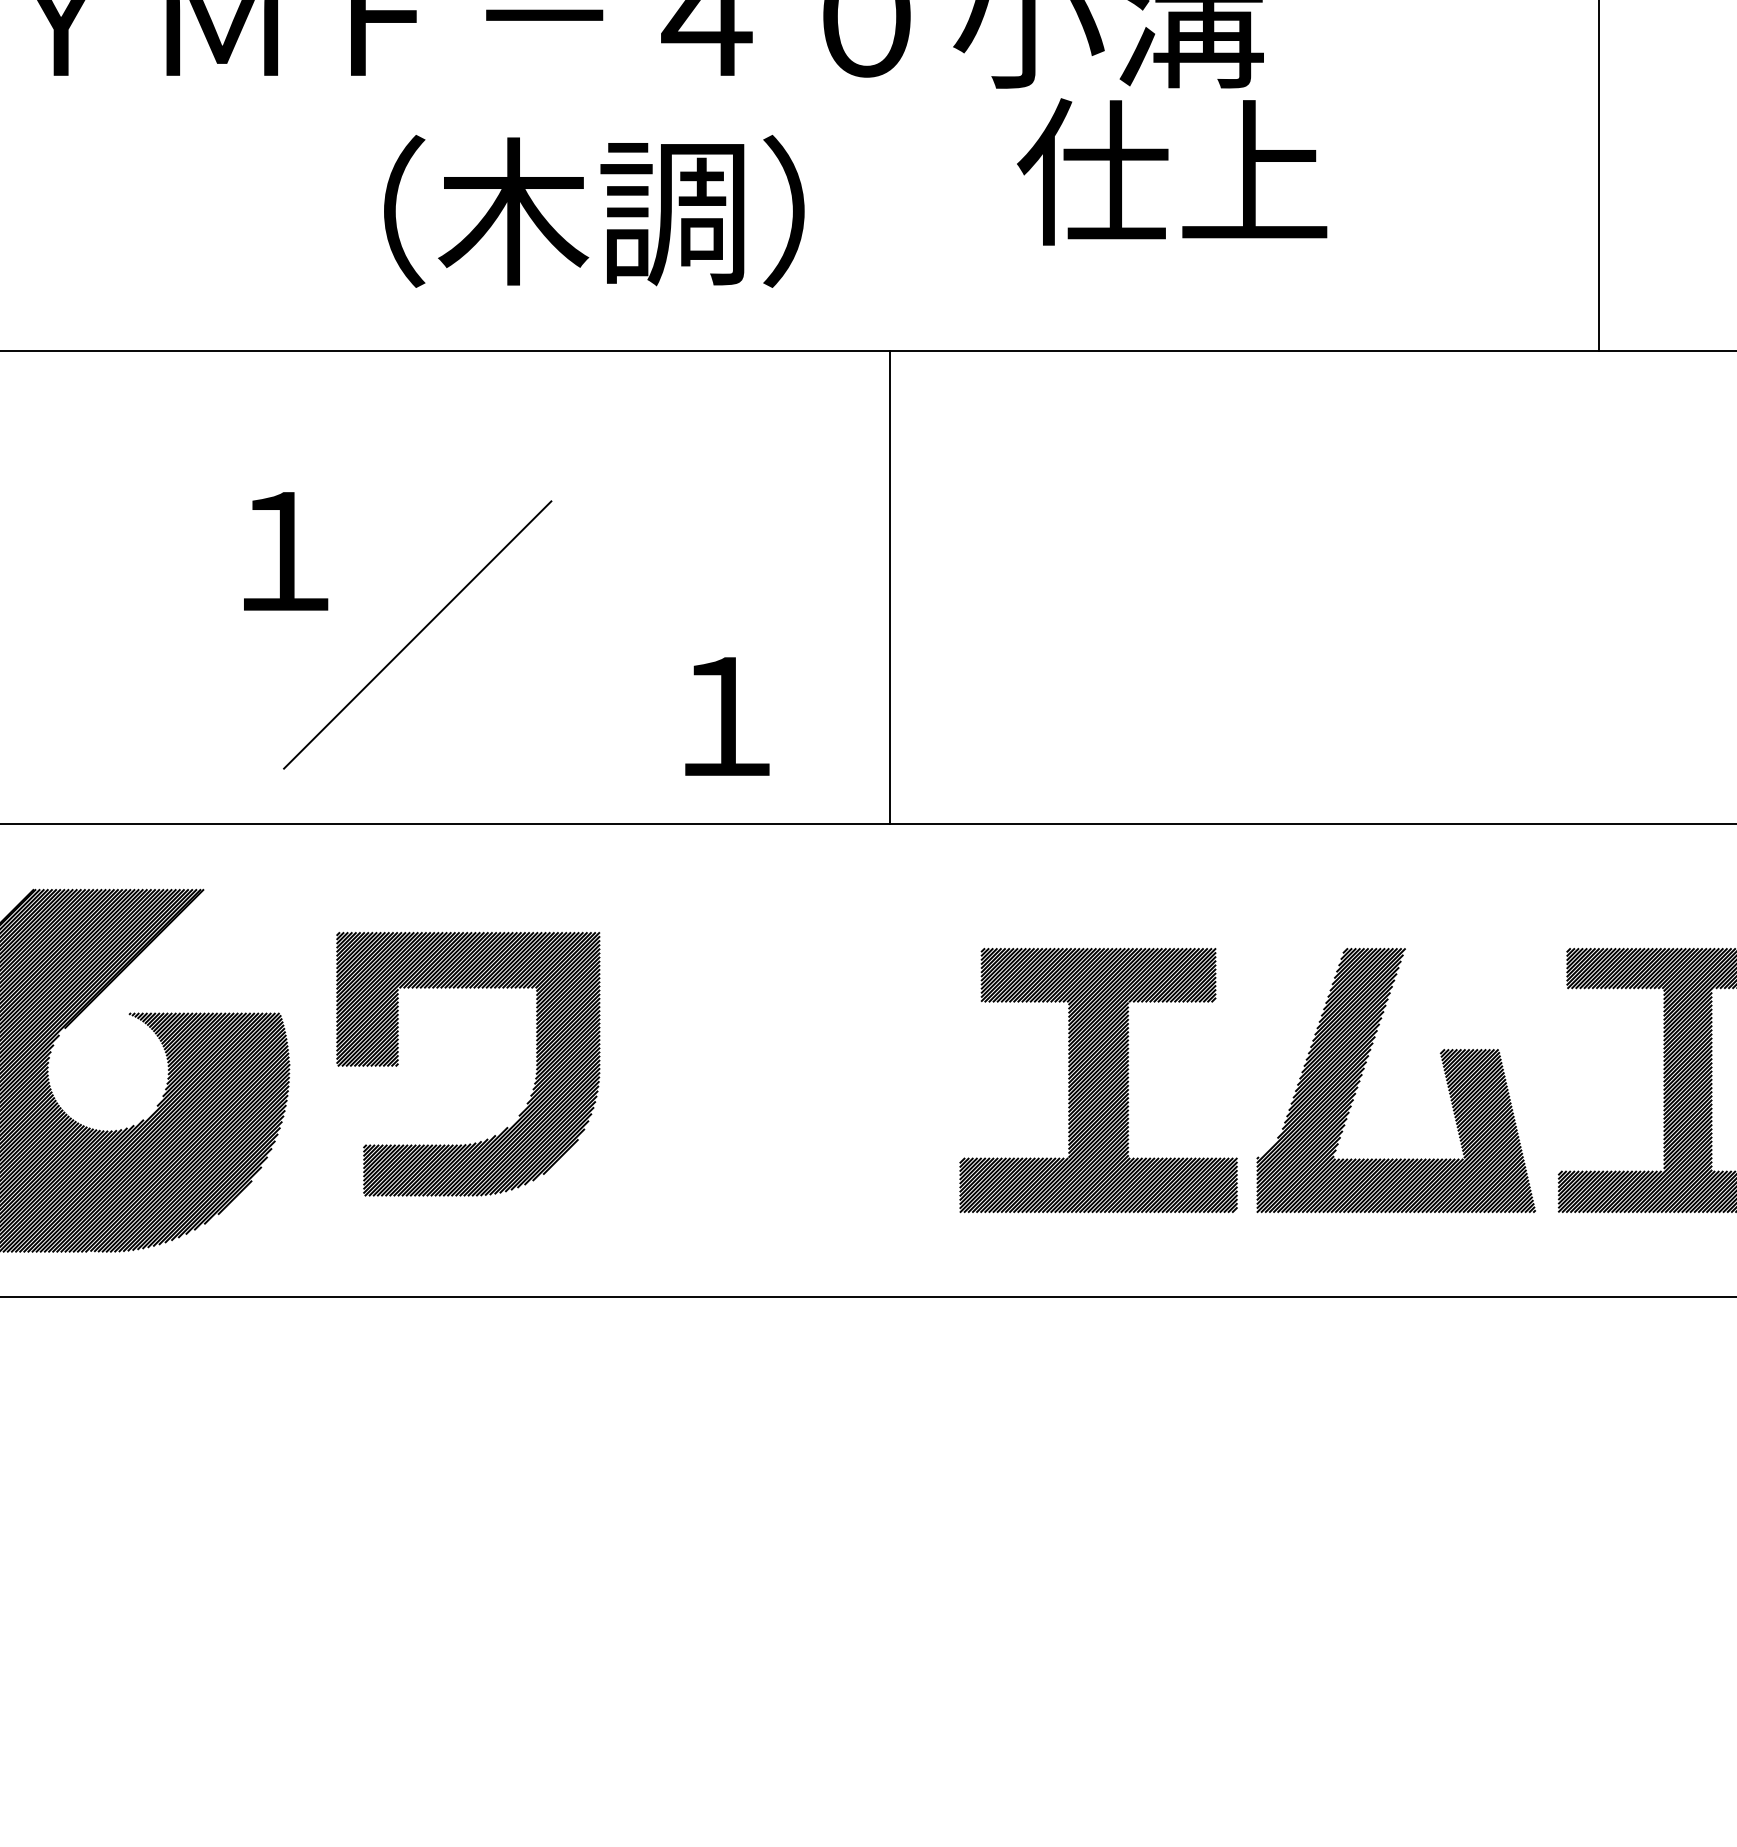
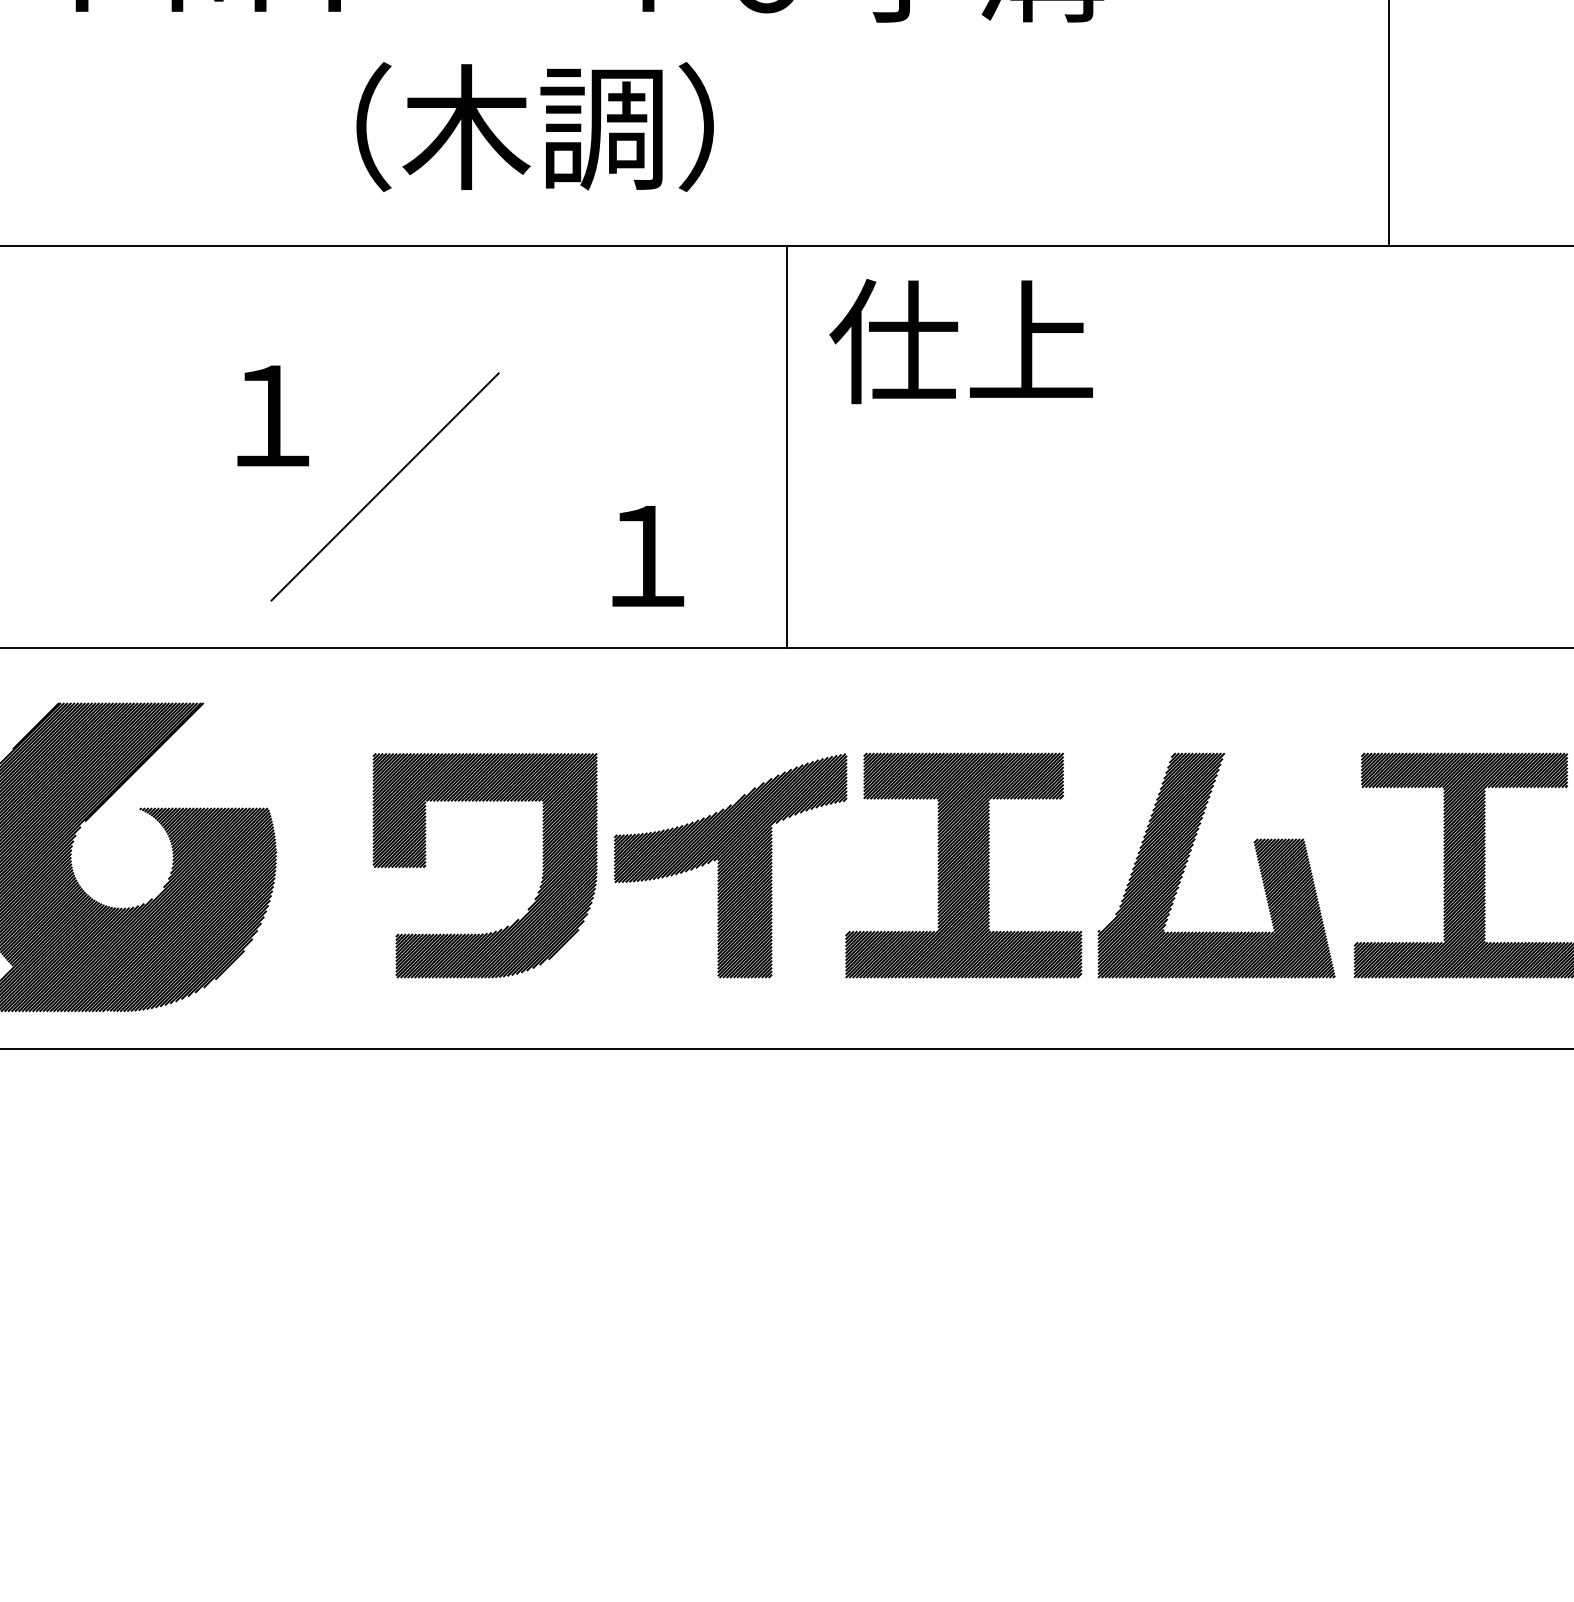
text: (1171, 171) -> (960, 341), moved
part: (399, 1063) -> (426, 865), moved
part: (824, 1080) -> (730, 865), added

